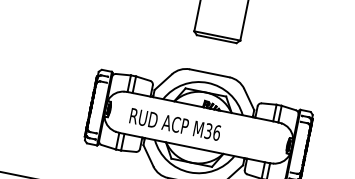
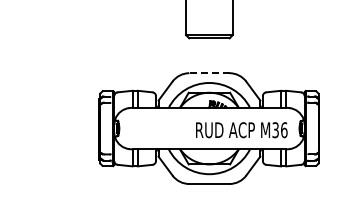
line: (208, 73) -> (208, 73), solid -> dashed
text: (174, 124) -> (241, 130), moved

